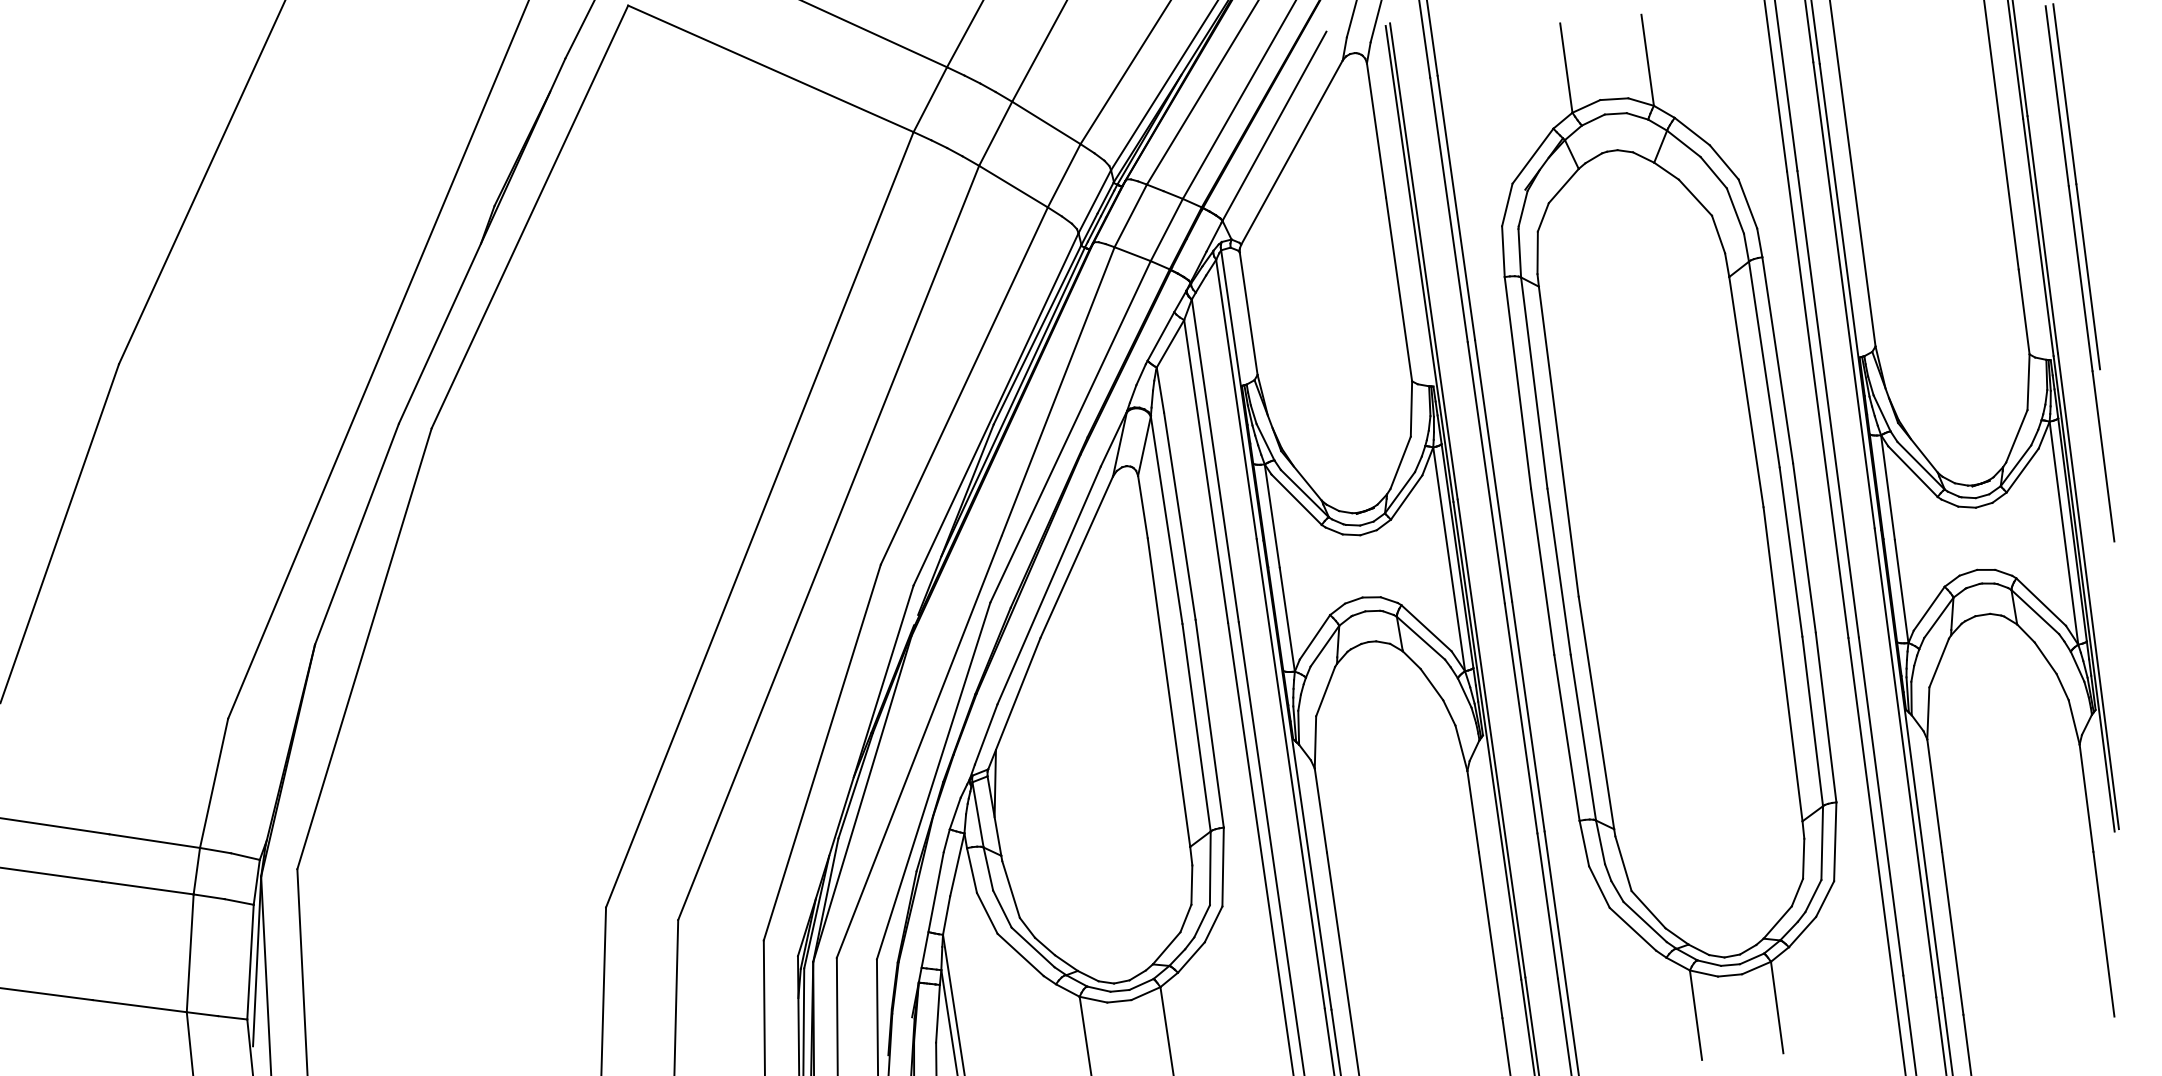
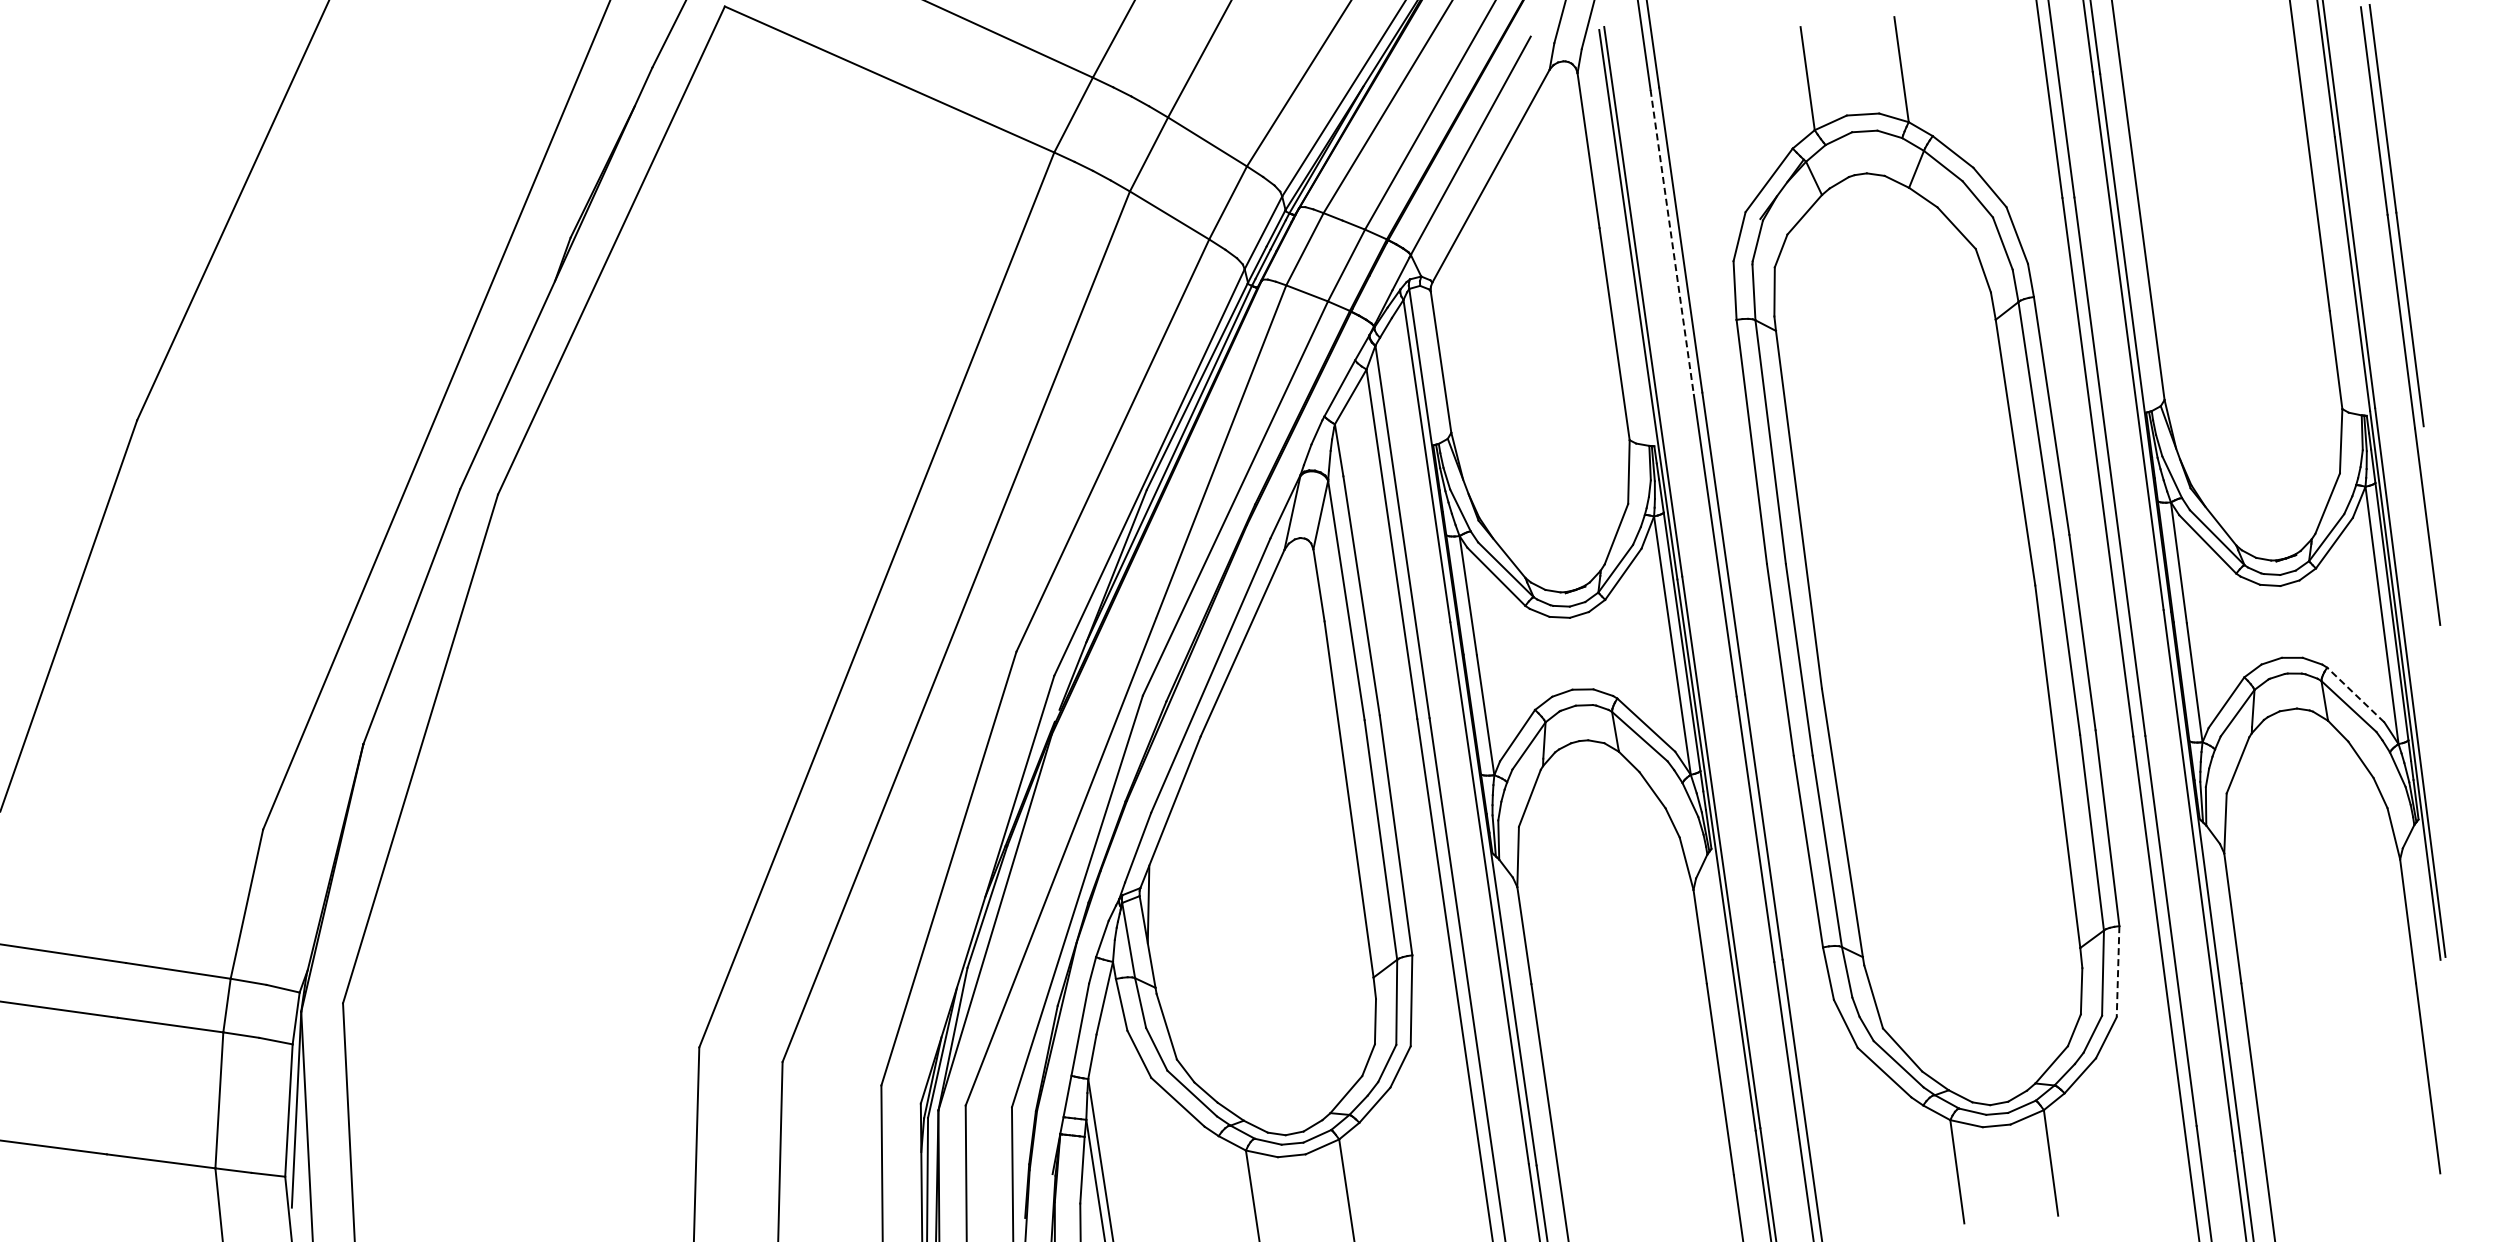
line: (1449, 210) -> (1672, 242), solid -> dashed
line: (2040, 602) -> (2355, 695), solid -> dashed
line: (1835, 841) -> (2118, 971), solid -> dashed

